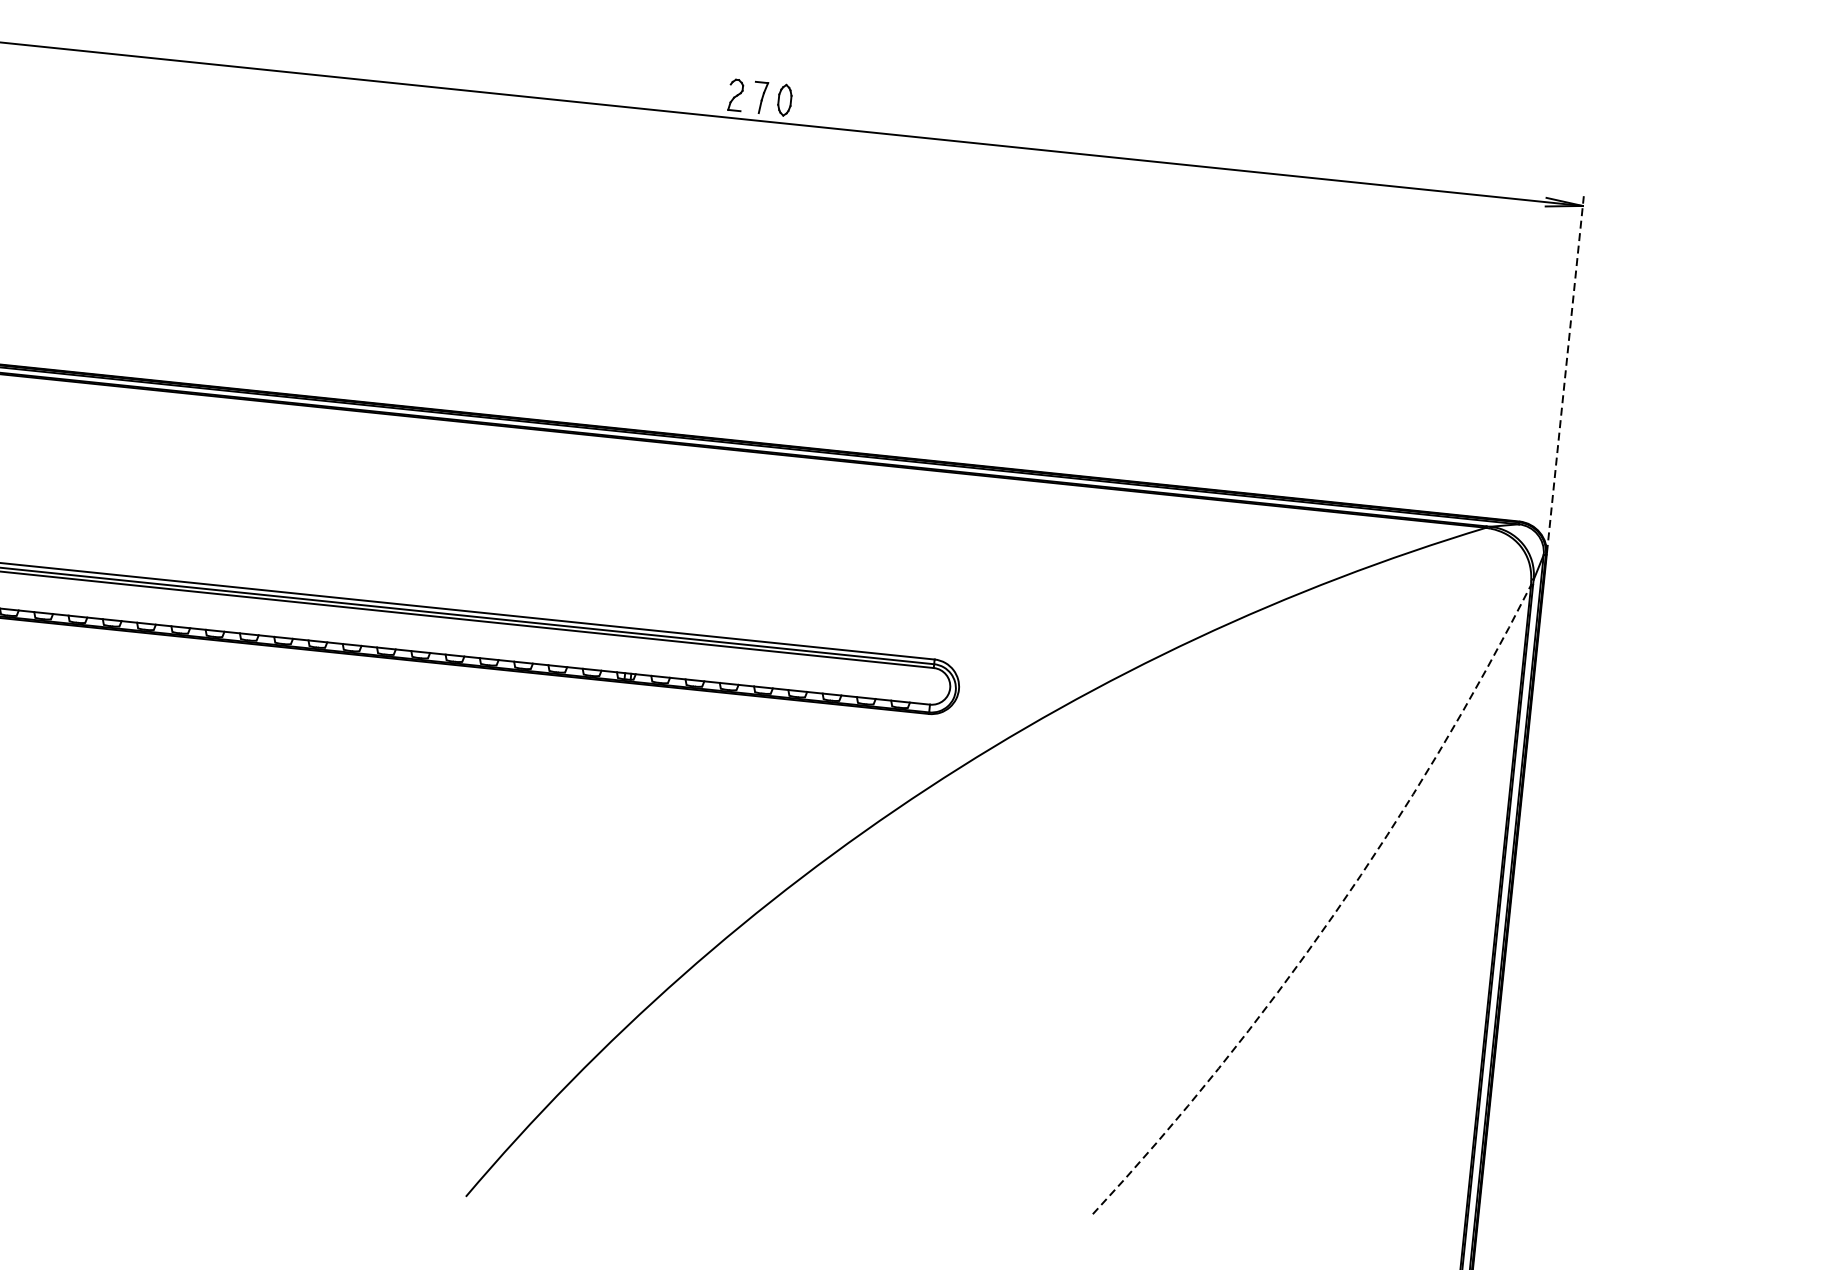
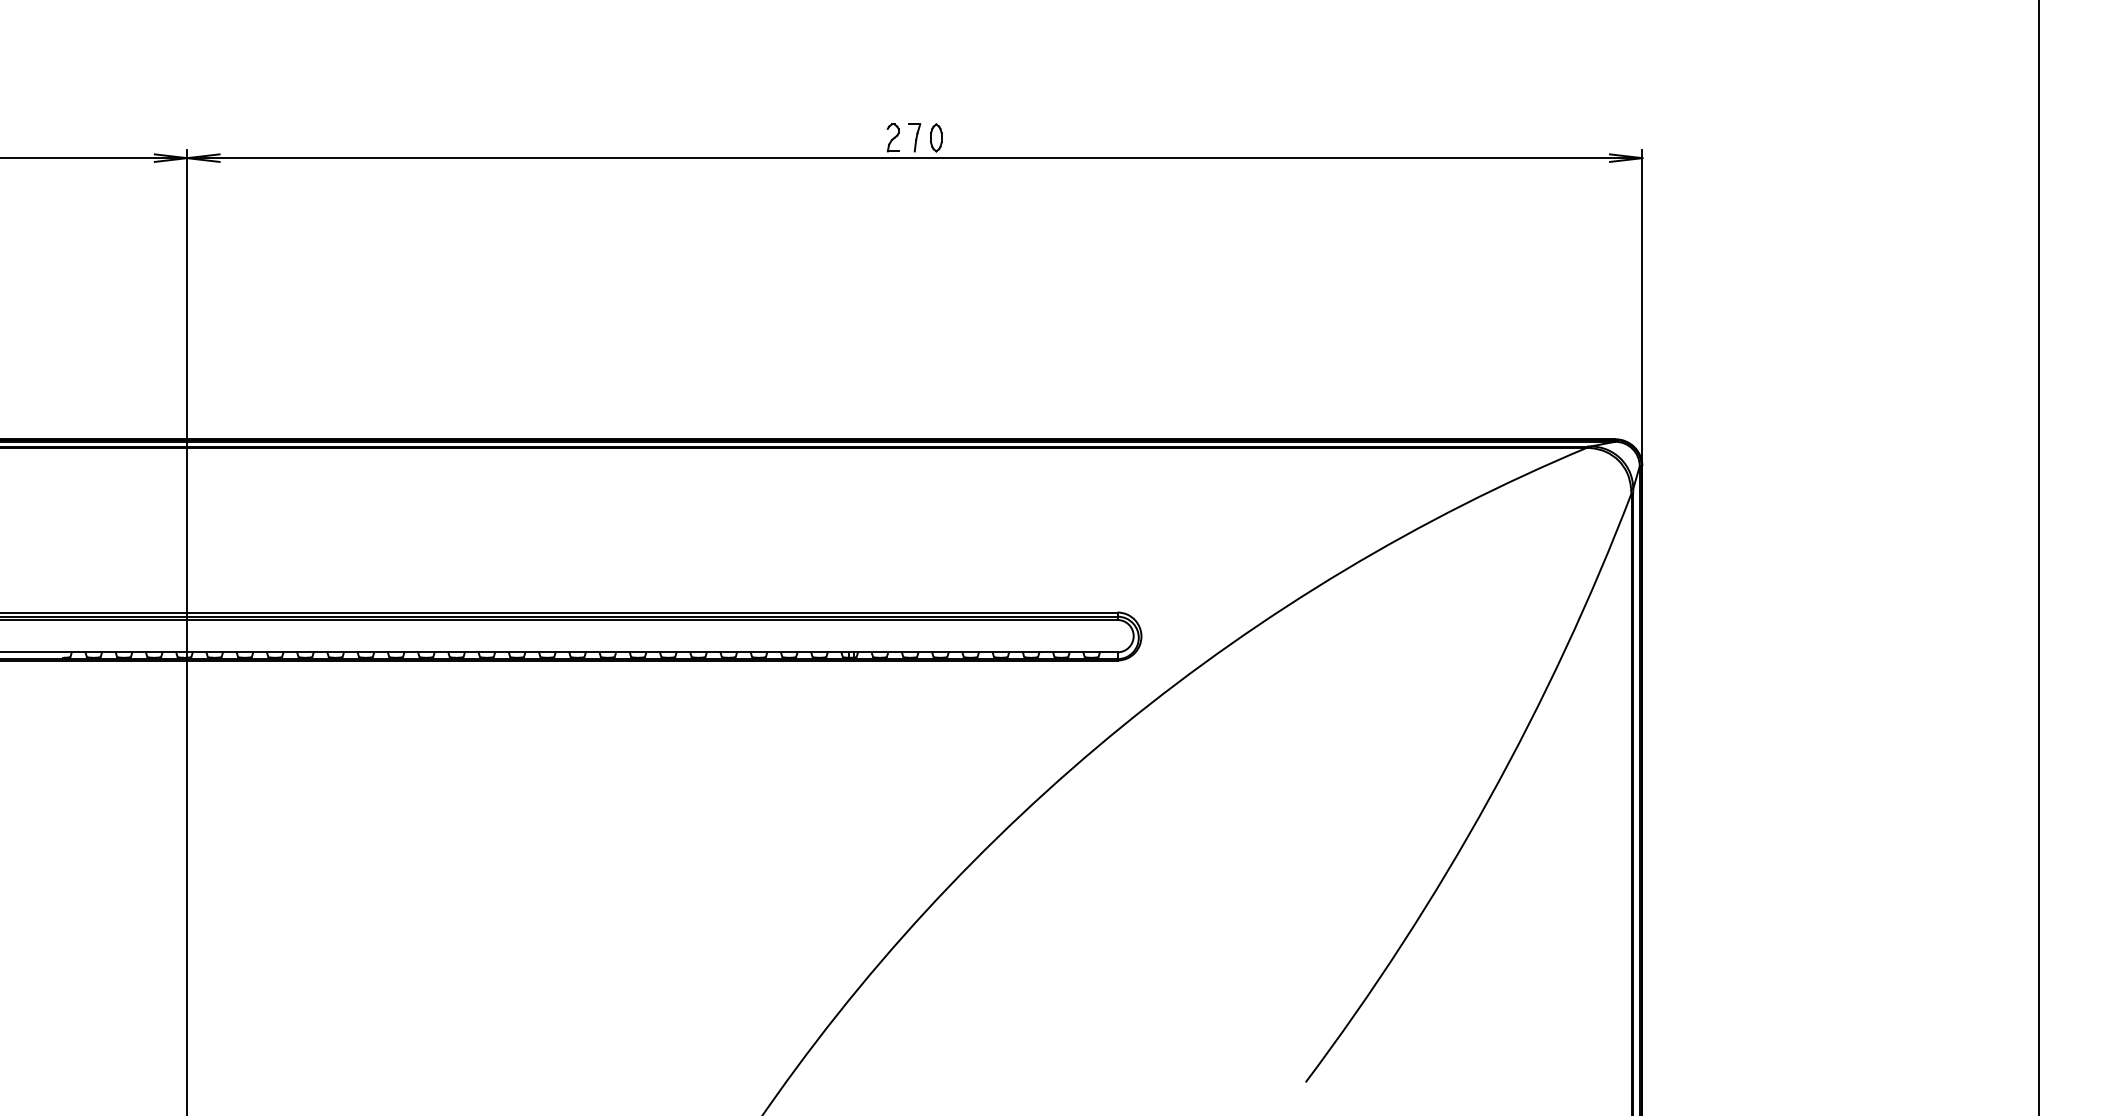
line: (1565, 374) -> (1642, 306), dashed -> solid
arc: (1334, 915) -> (1489, 799), dashed -> solid

